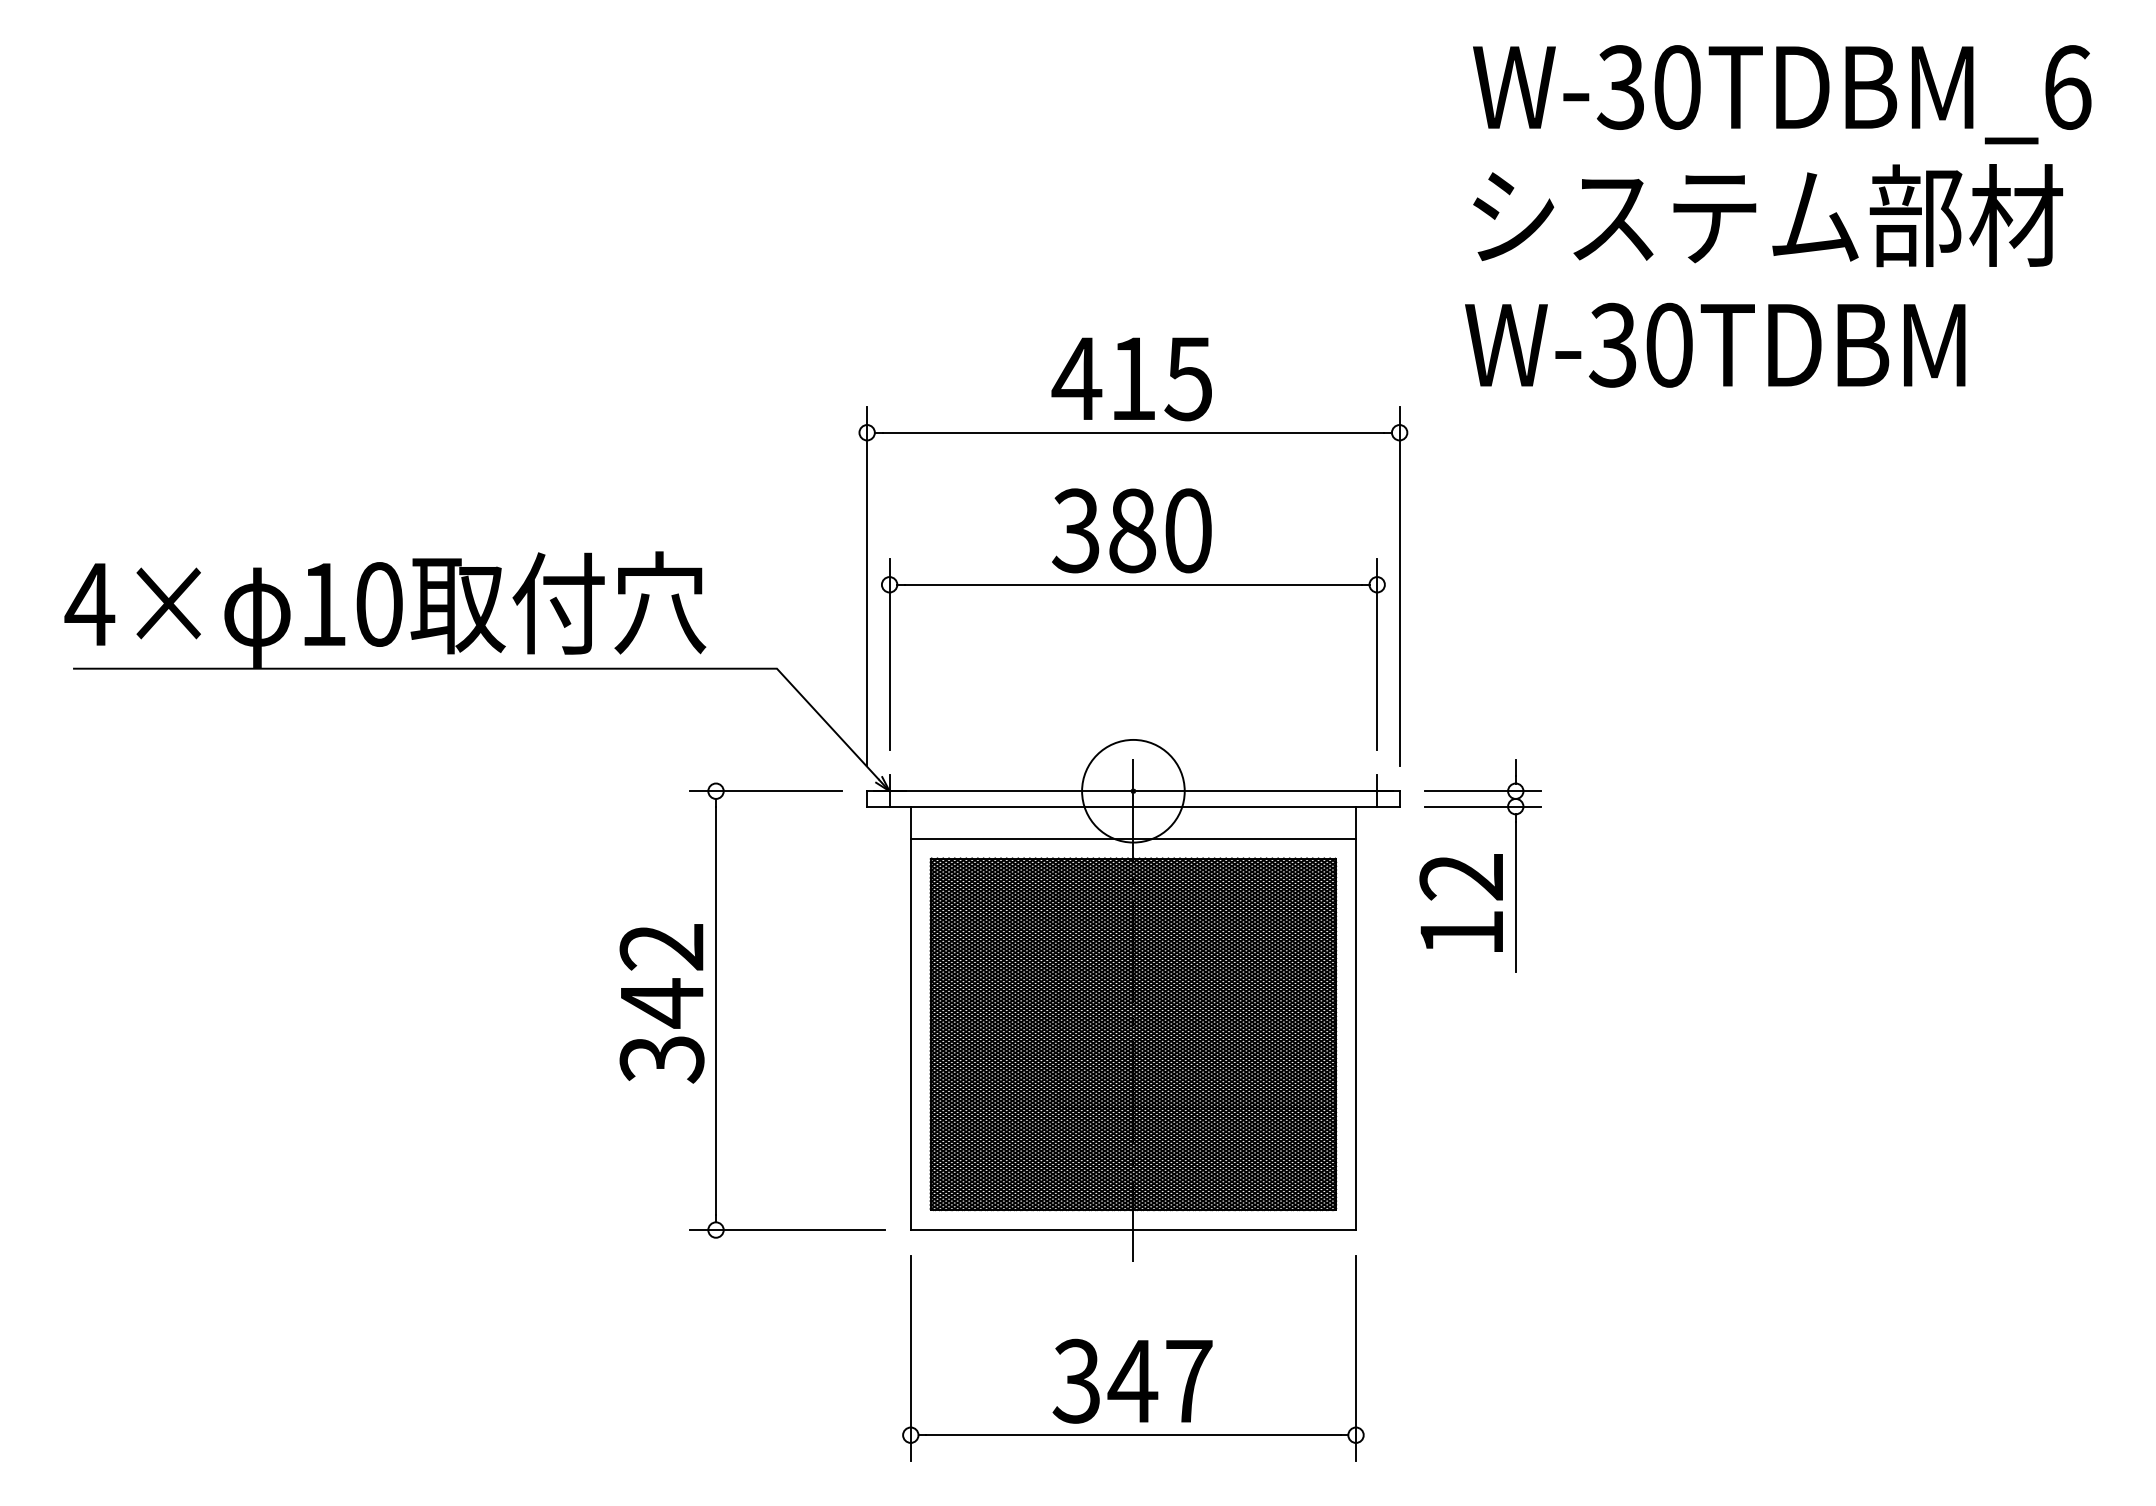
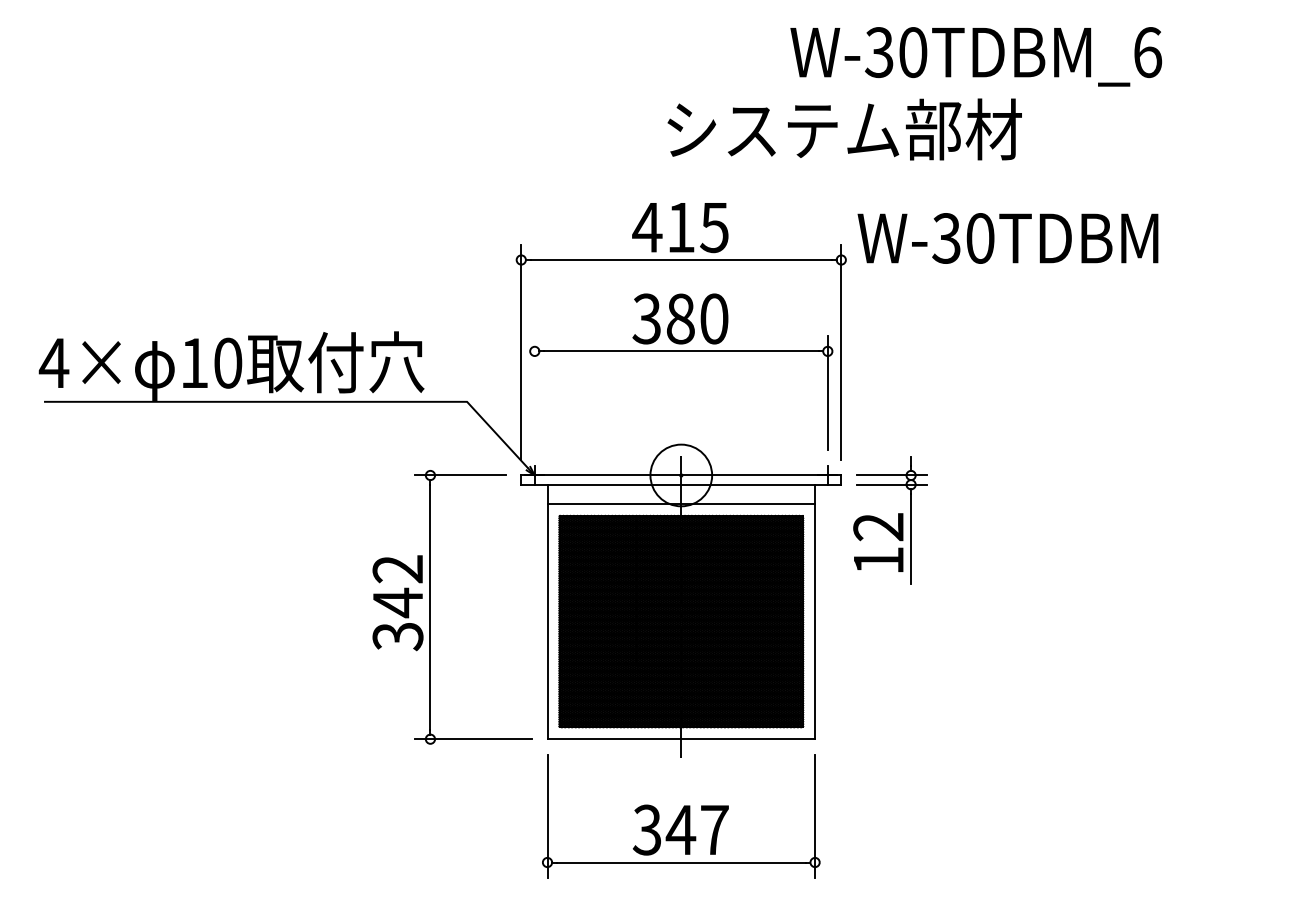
text: (1782, 94) -> (976, 56), moved
text: (1767, 215) -> (844, 129), moved
text: (1714, 345) -> (1007, 238), moved
line: (889, 653) -> (534, 392), removed

